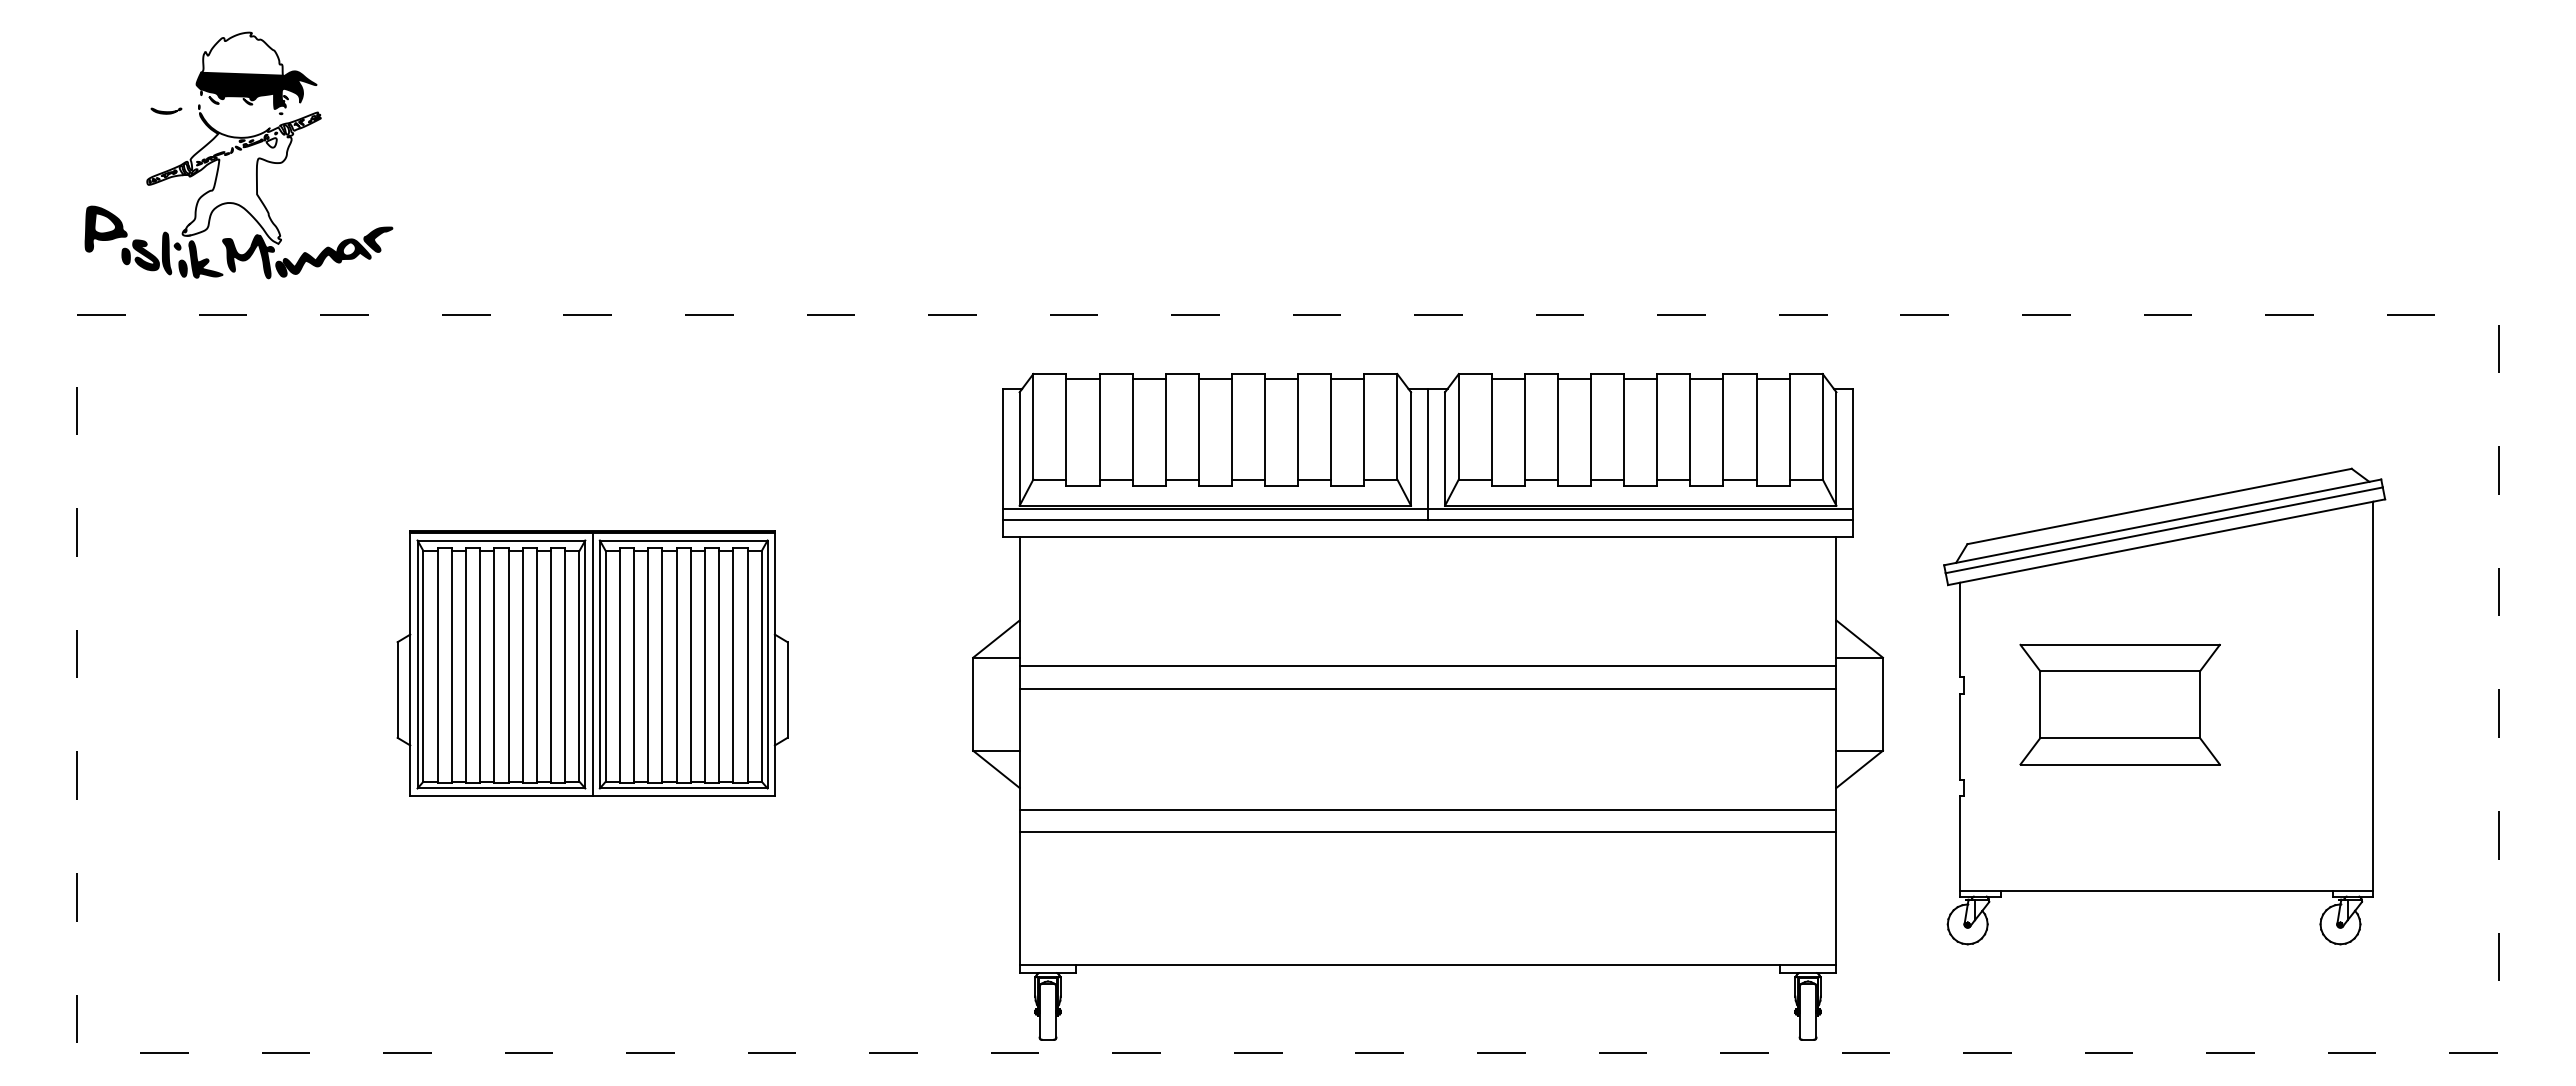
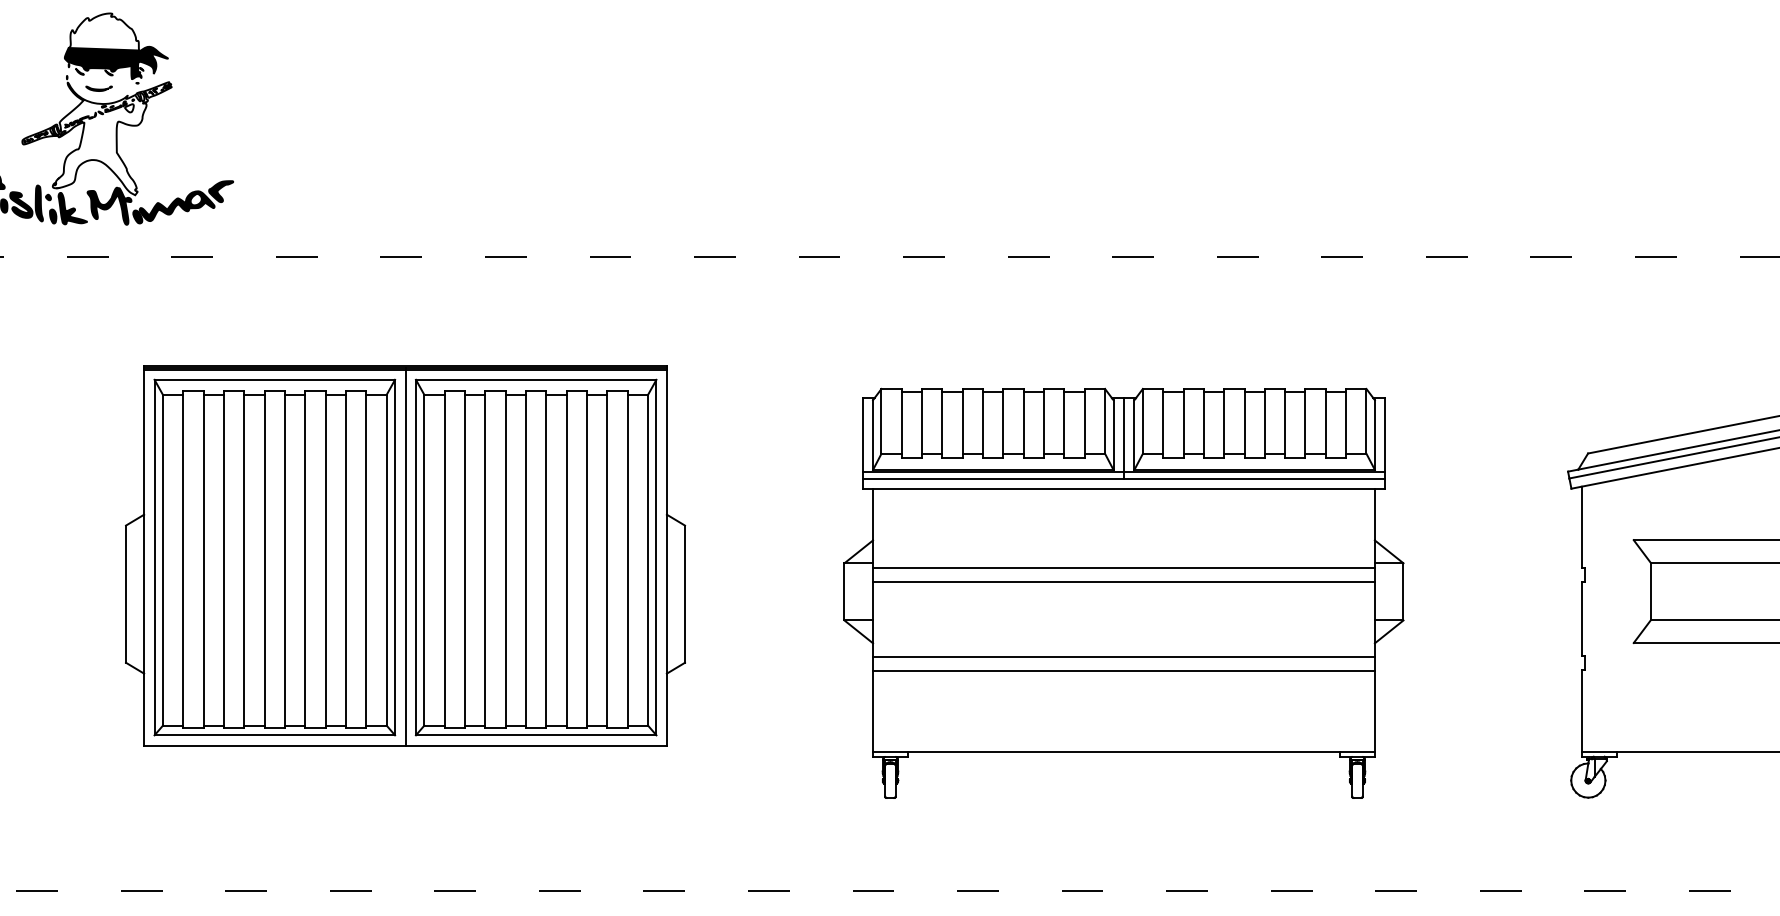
part: (166, 110) -> (99, 88), moved
part: (592, 663) -> (405, 556), size x1.67
part: (1427, 706) -> (1123, 593), size x0.71

